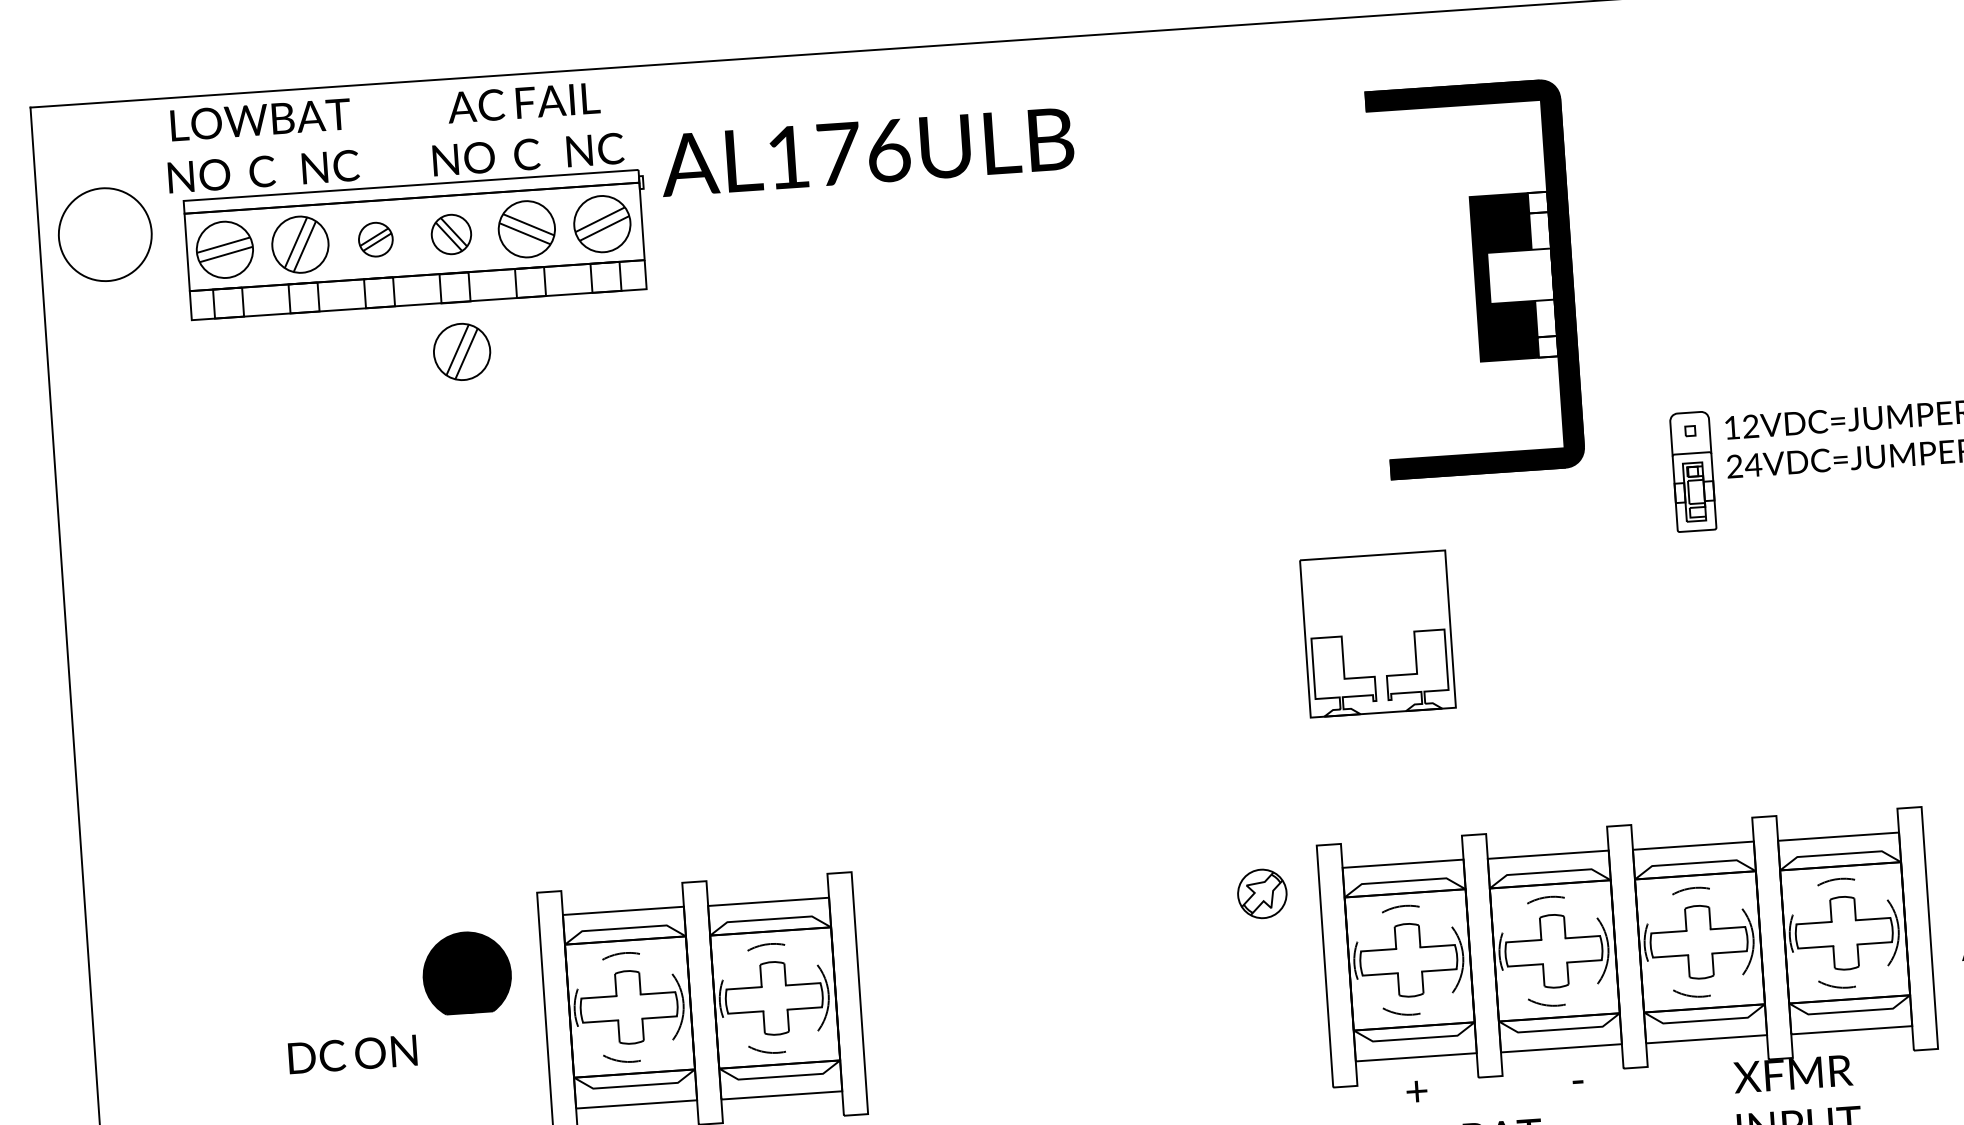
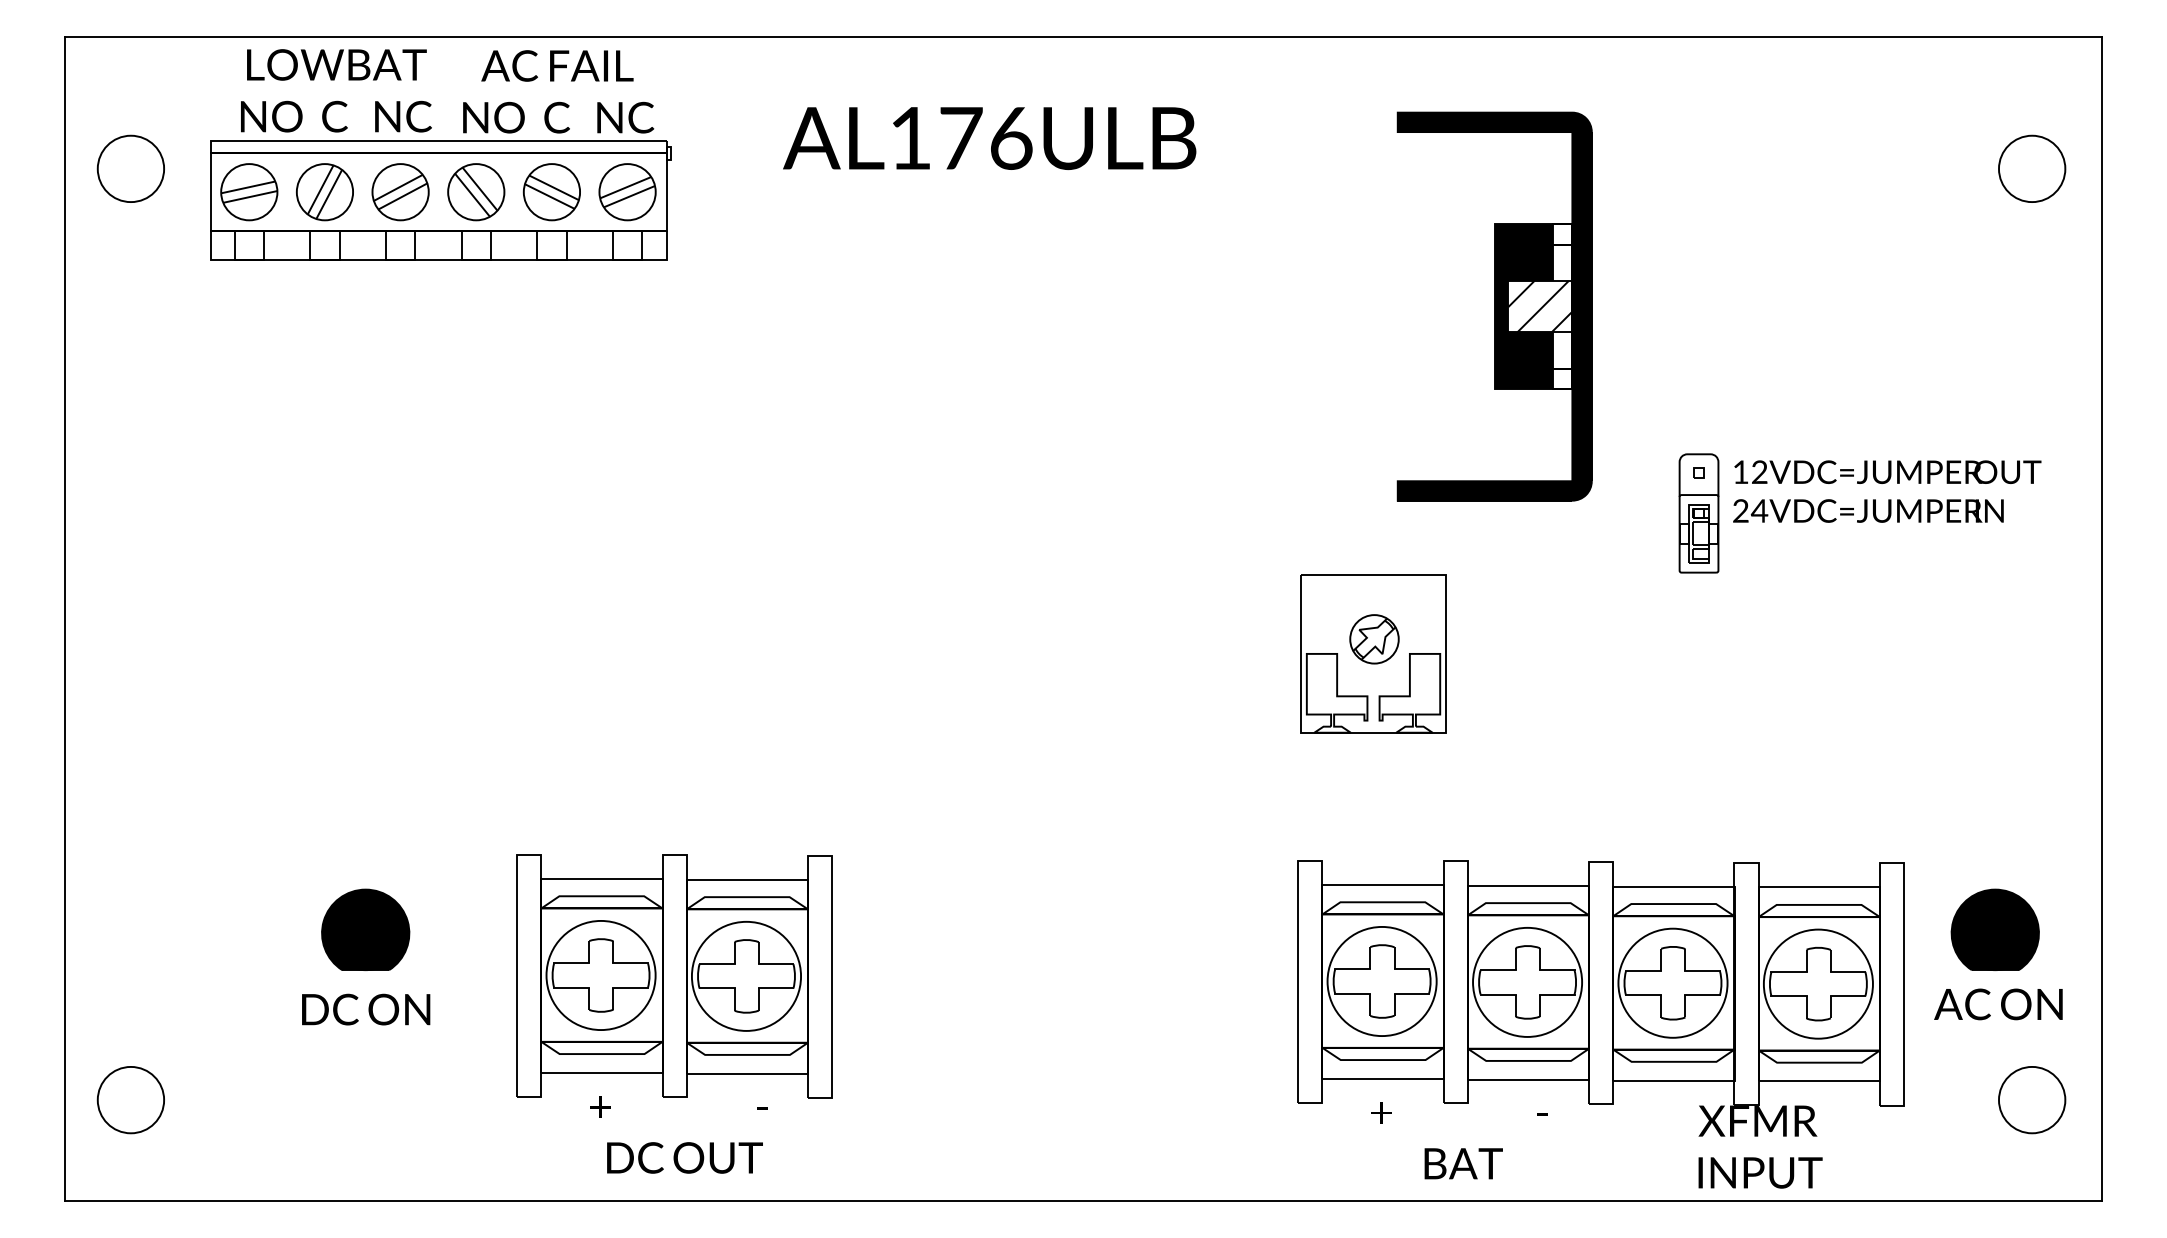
text: (262, 145) -> (336, 90), moved
text: (866, 152) -> (989, 138), moved
circle: (104, 234) -> (130, 168), size x0.71
part: (451, 234) -> (476, 192), size x1.43
part: (375, 239) -> (400, 192), size x1.67
hatch: (1520, 276) -> (1540, 306), added
part: (461, 352) -> (478, 310), removed
part: (1262, 894) -> (1374, 639), moved
circle: (1843, 932) -> (1817, 983), dashed -> solid
circle: (1698, 941) -> (1672, 982), dashed -> solid
circle: (1553, 950) -> (1527, 981), dashed -> solid
circle: (1408, 960) -> (1381, 981), dashed -> solid
part: (466, 972) -> (365, 929), moved
circle: (774, 997) -> (746, 975), dashed -> solid
circle: (628, 1007) -> (600, 975), dashed -> solid
text: (353, 1054) -> (366, 1009), moved

